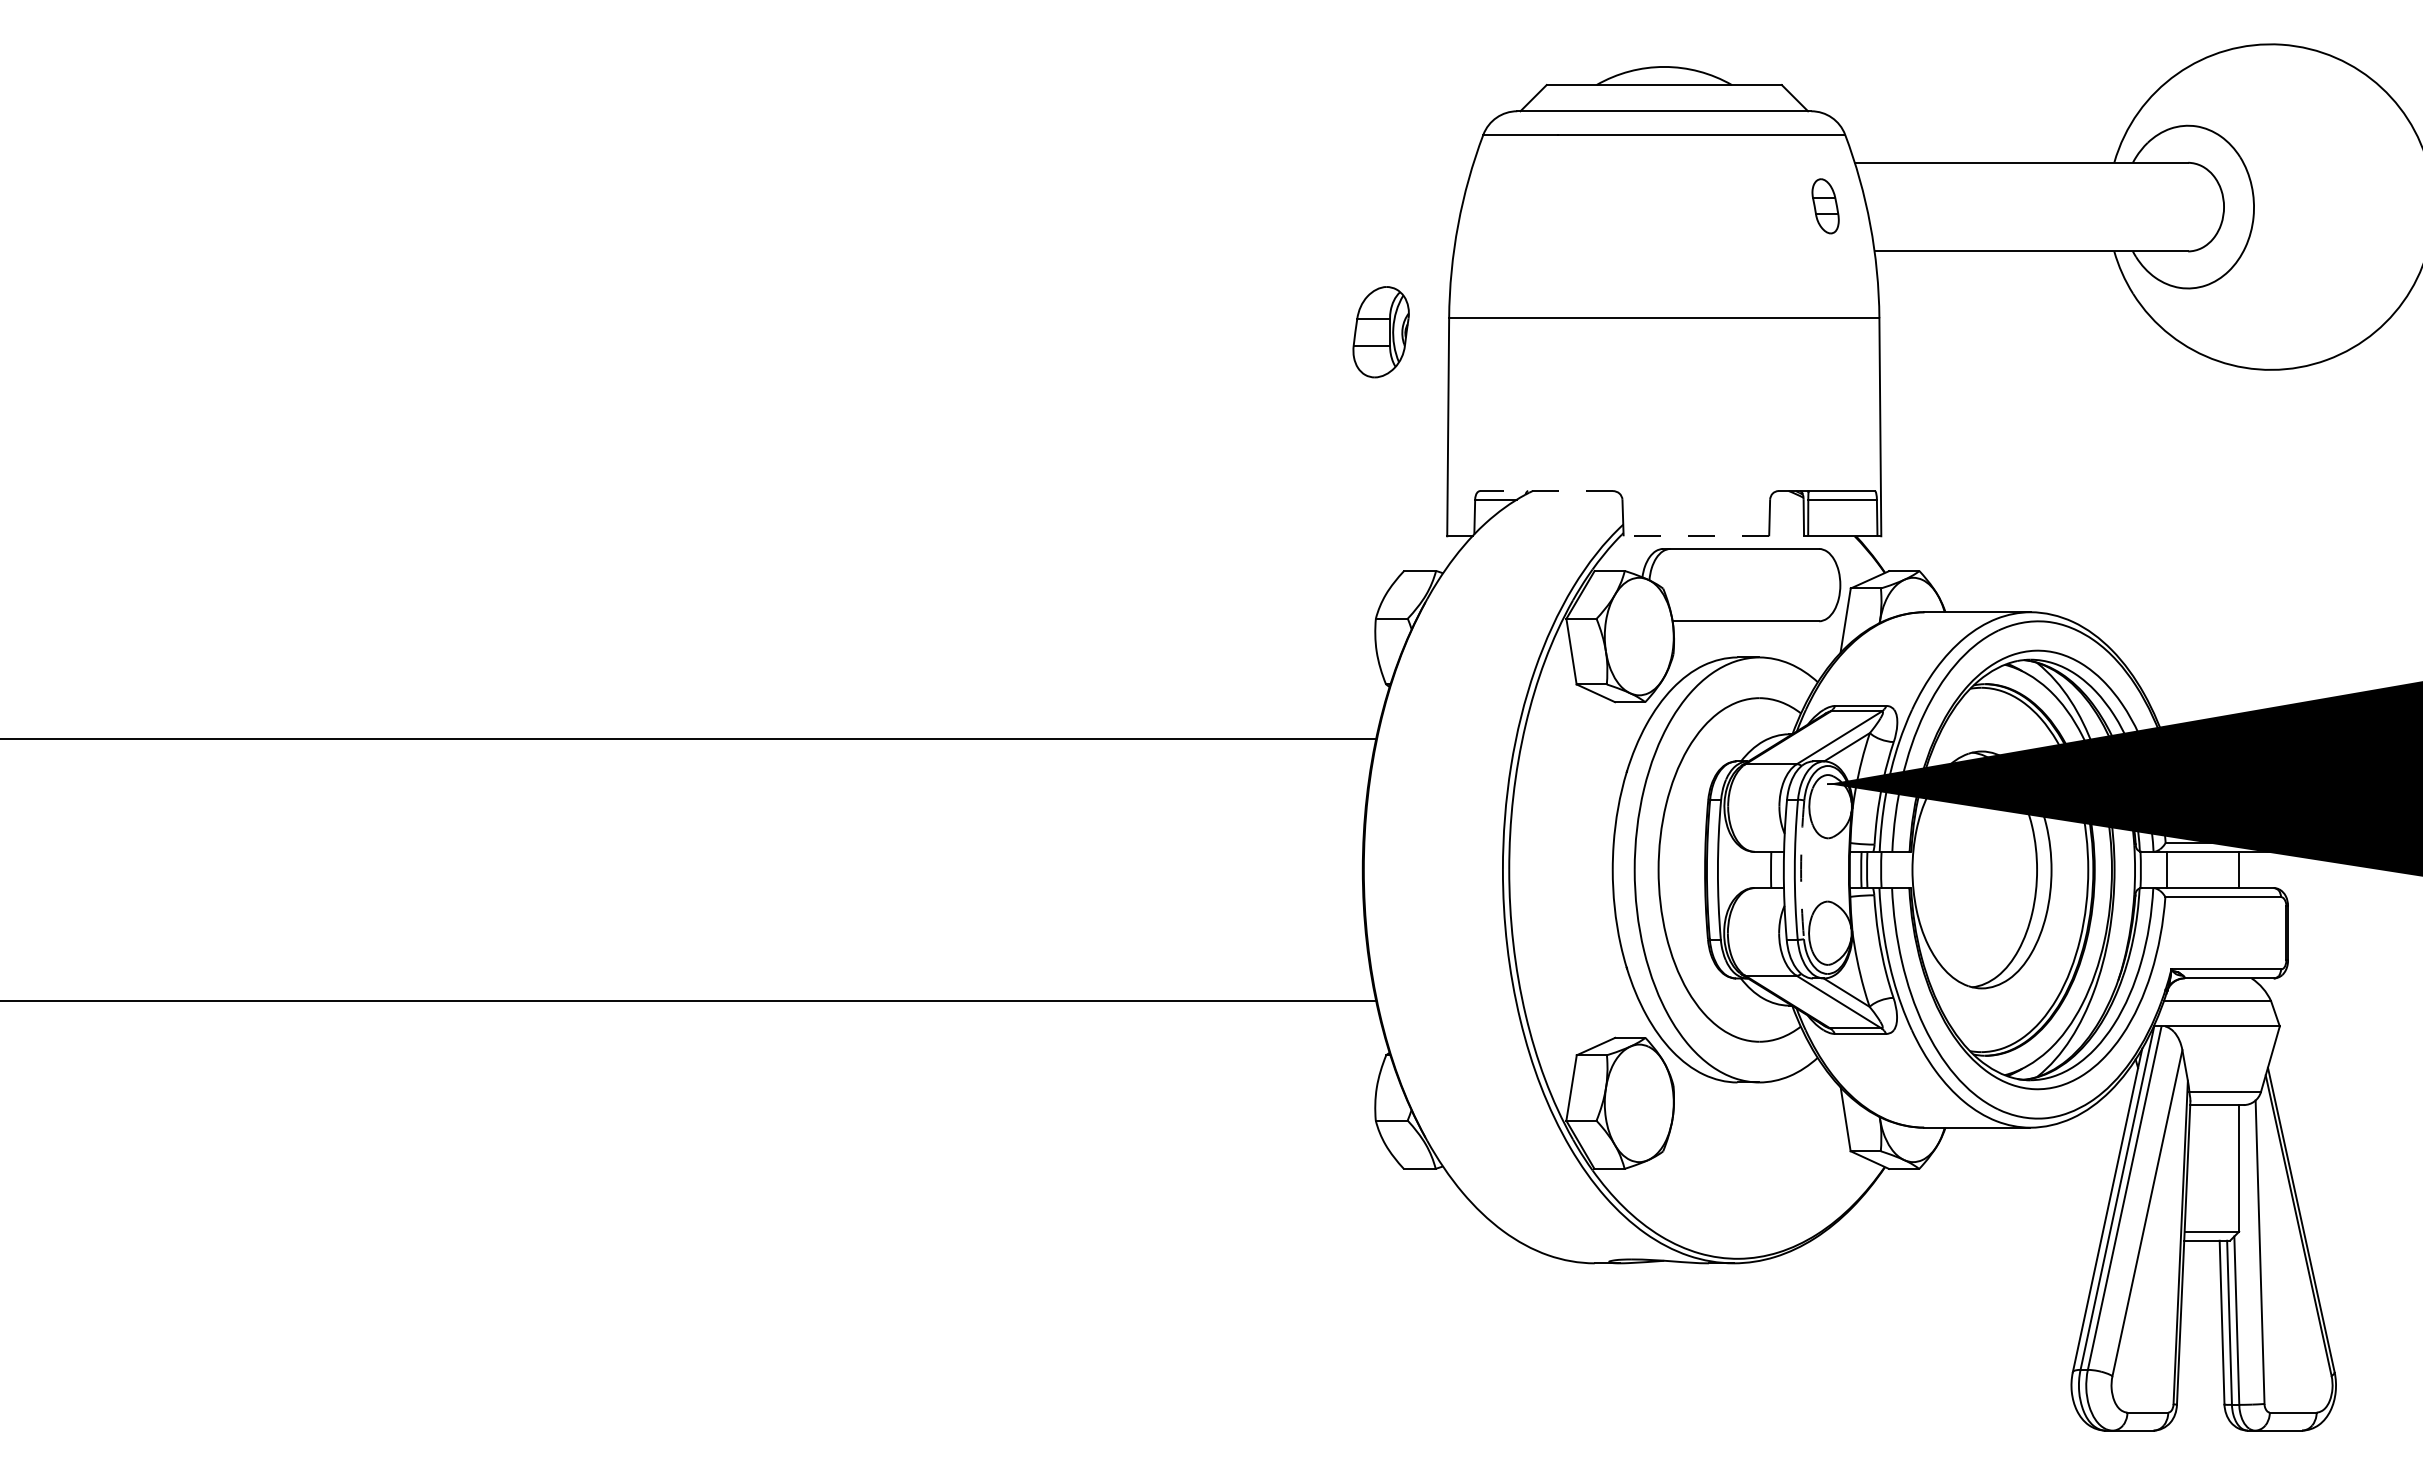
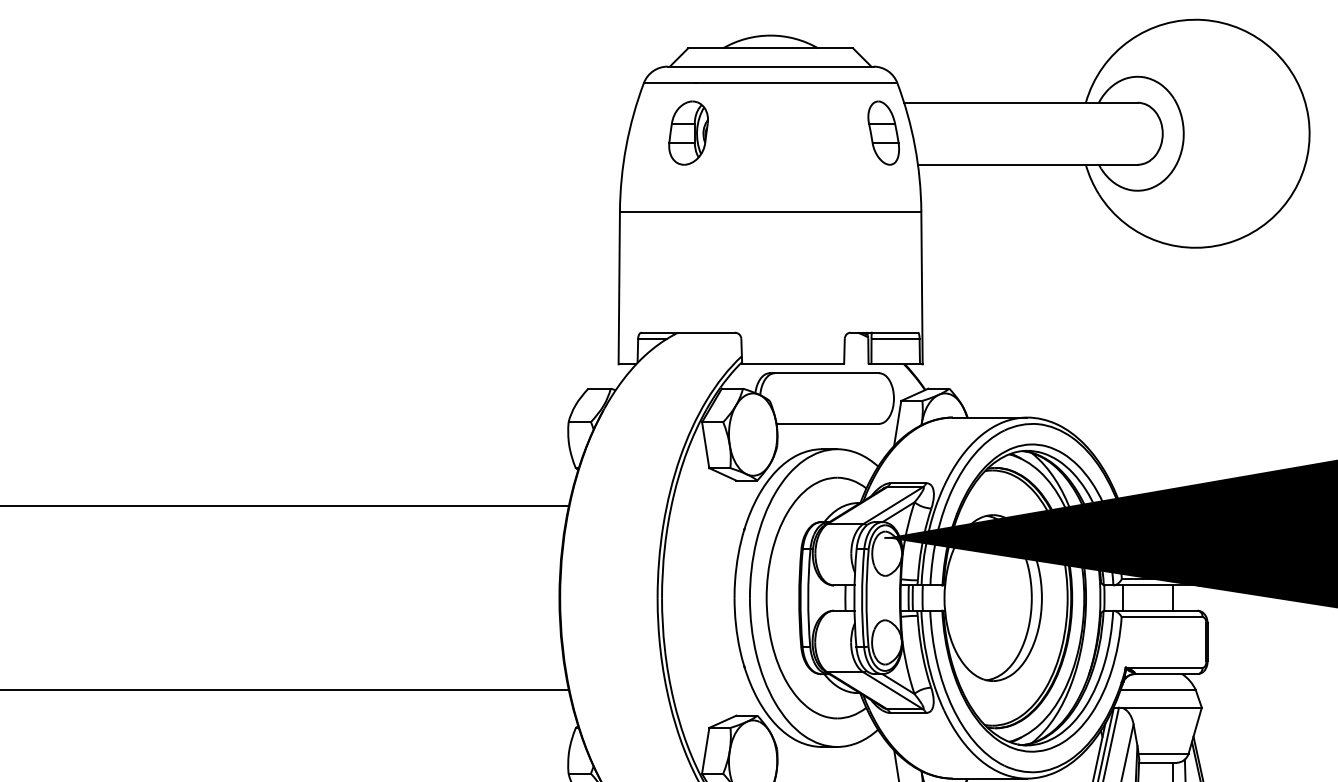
part: (1825, 206) -> (883, 133), size x1.67
part: (1380, 332) -> (688, 133), moved
line: (1546, 491) -> (688, 332), dashed -> solid
line: (1696, 536) -> (793, 364), dashed -> solid
arc: (1801, 869) -> (866, 597), dashed -> solid

